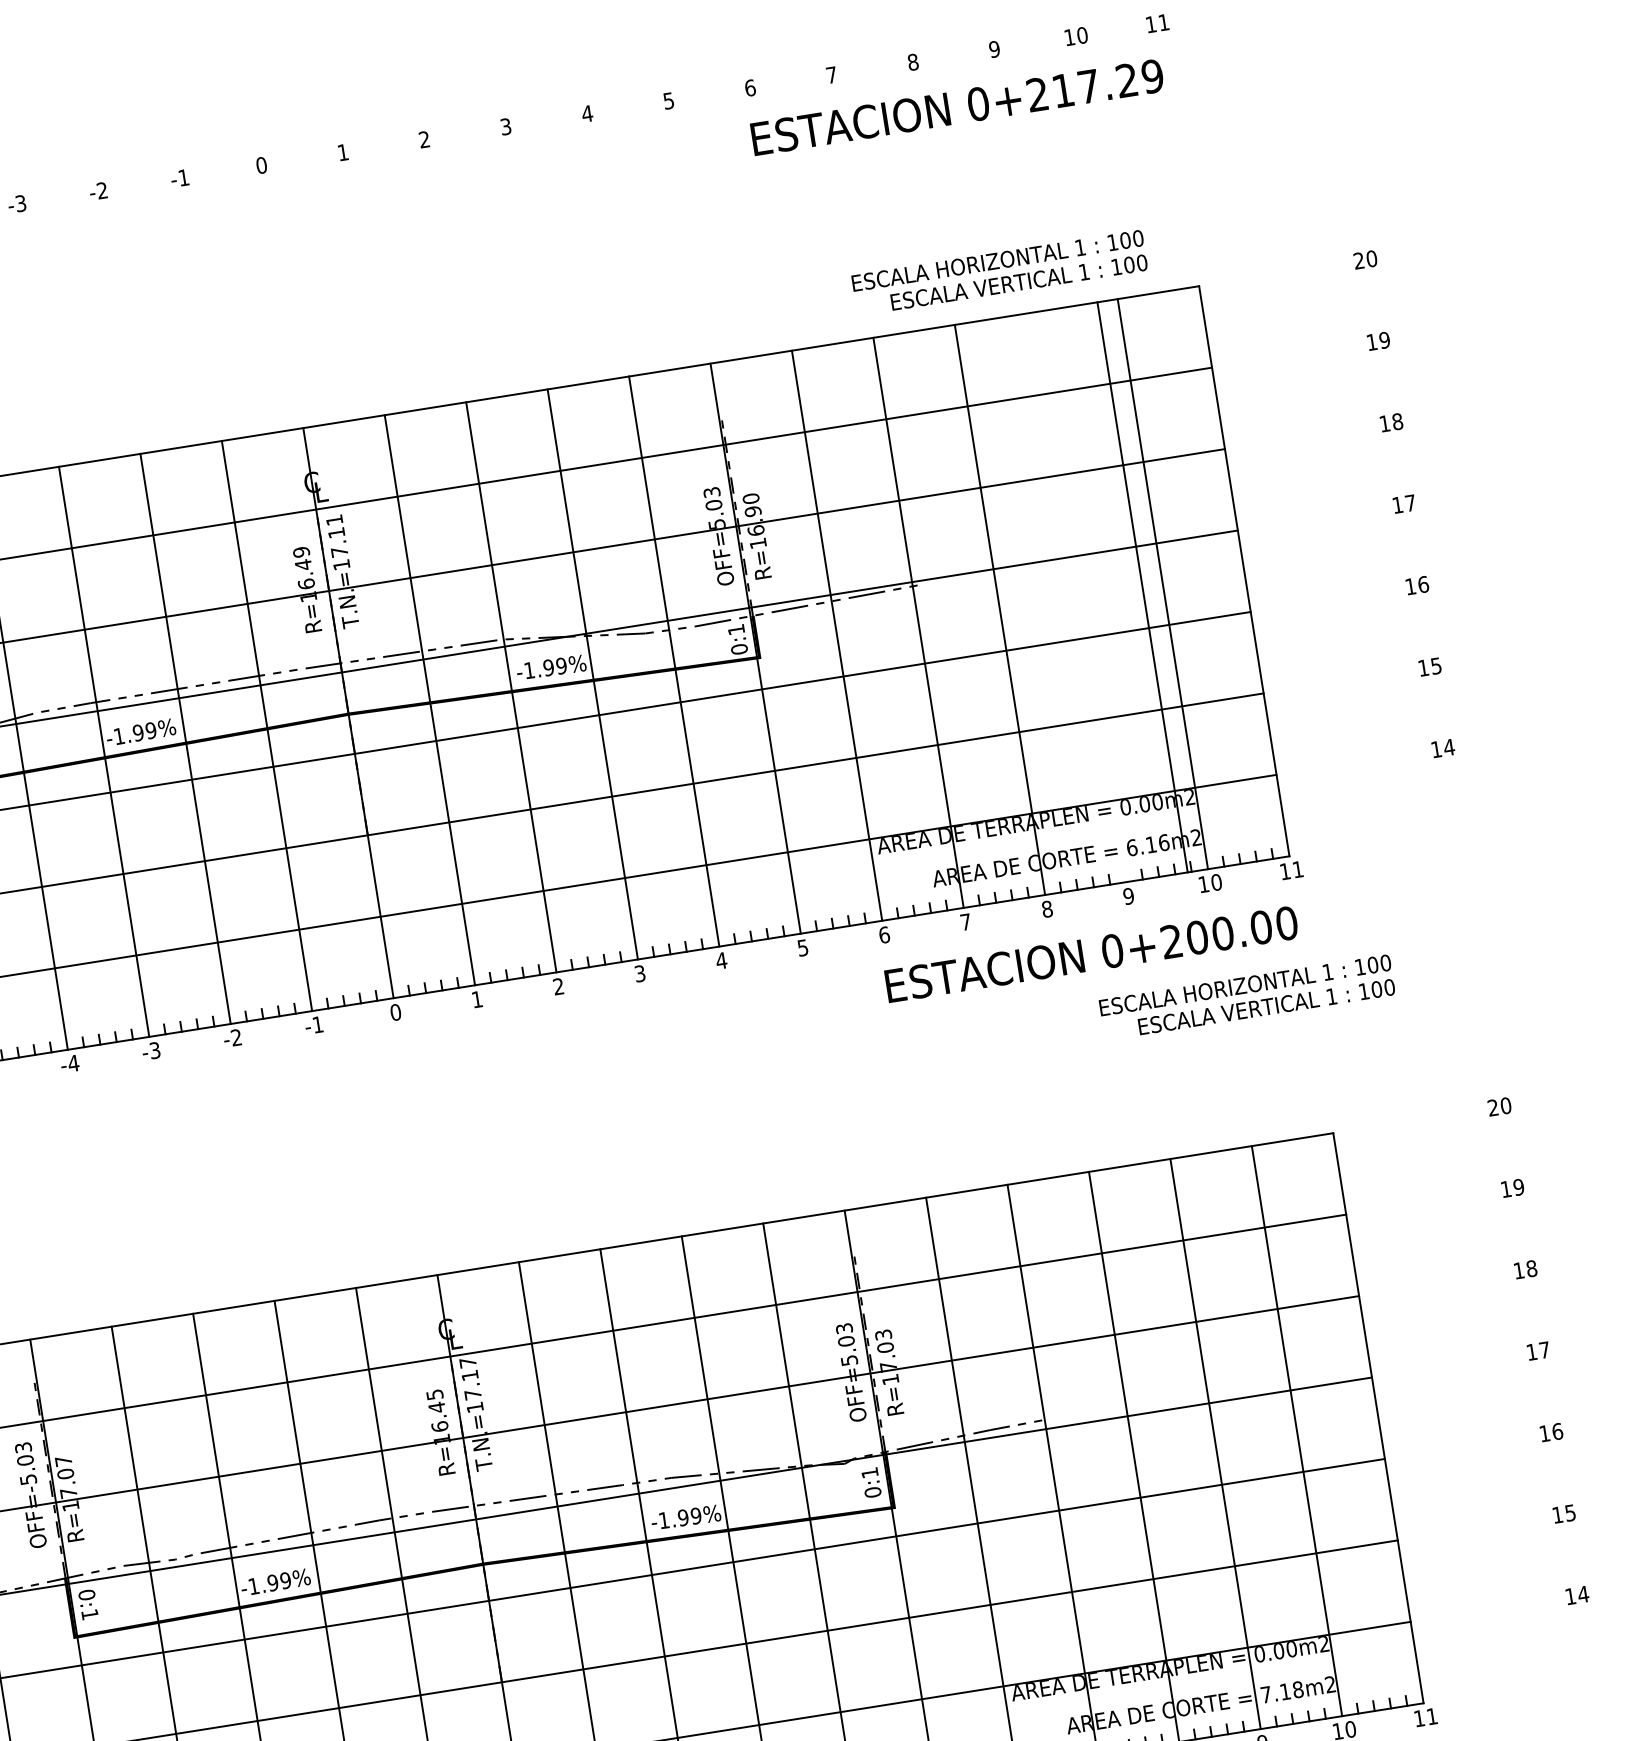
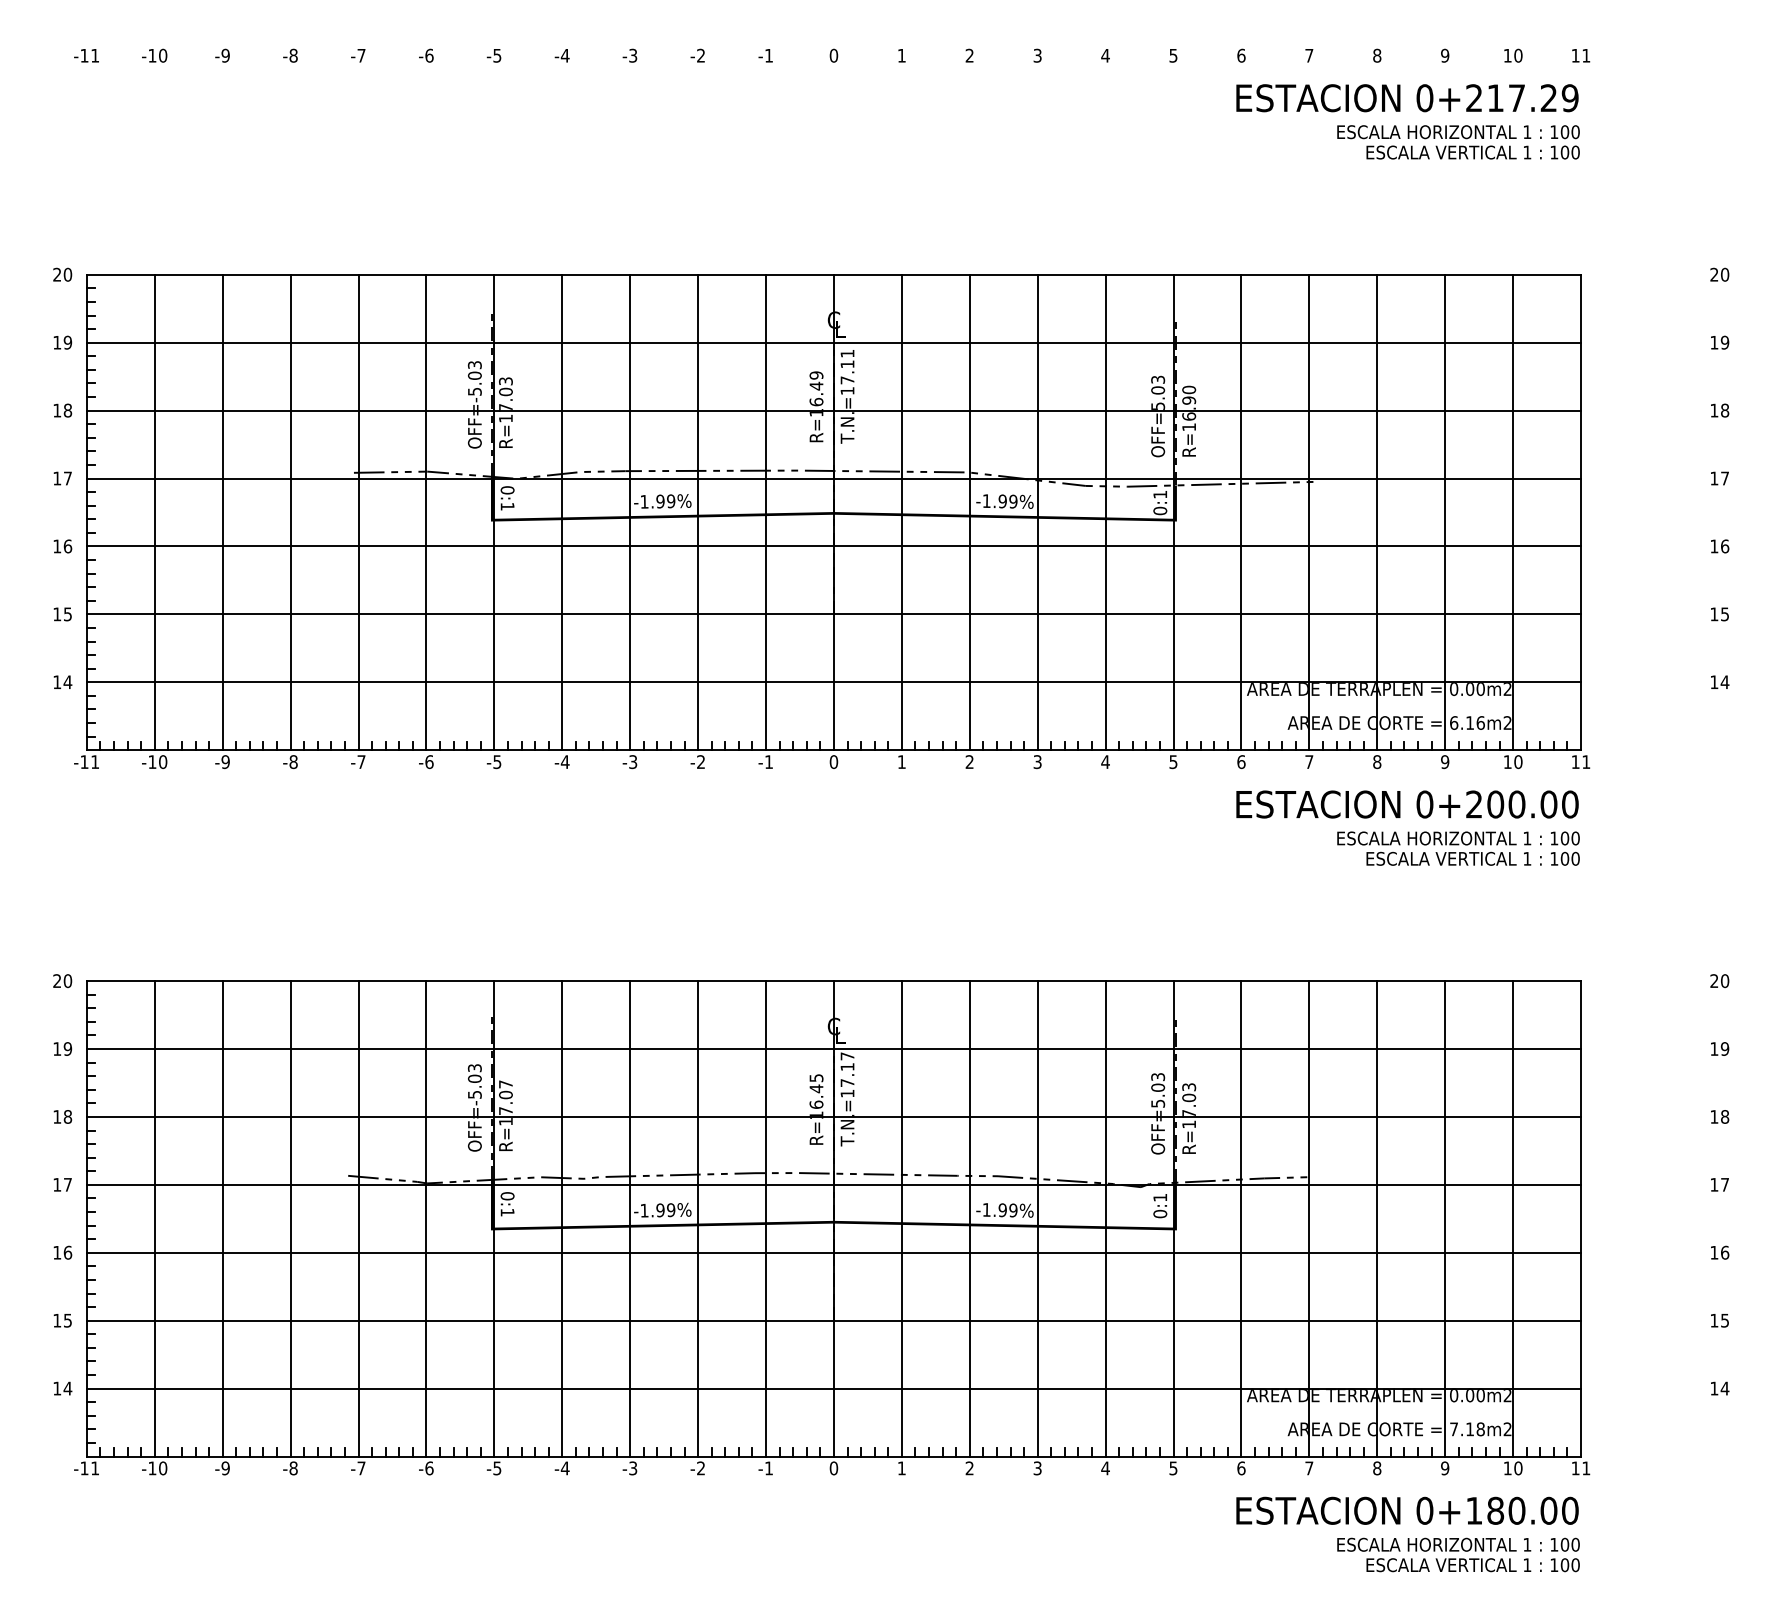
text: (999, 273) -> (1458, 142), moved
line: (1142, 587) -> (1445, 512), moved
text: (1247, 997) -> (1458, 848), moved

